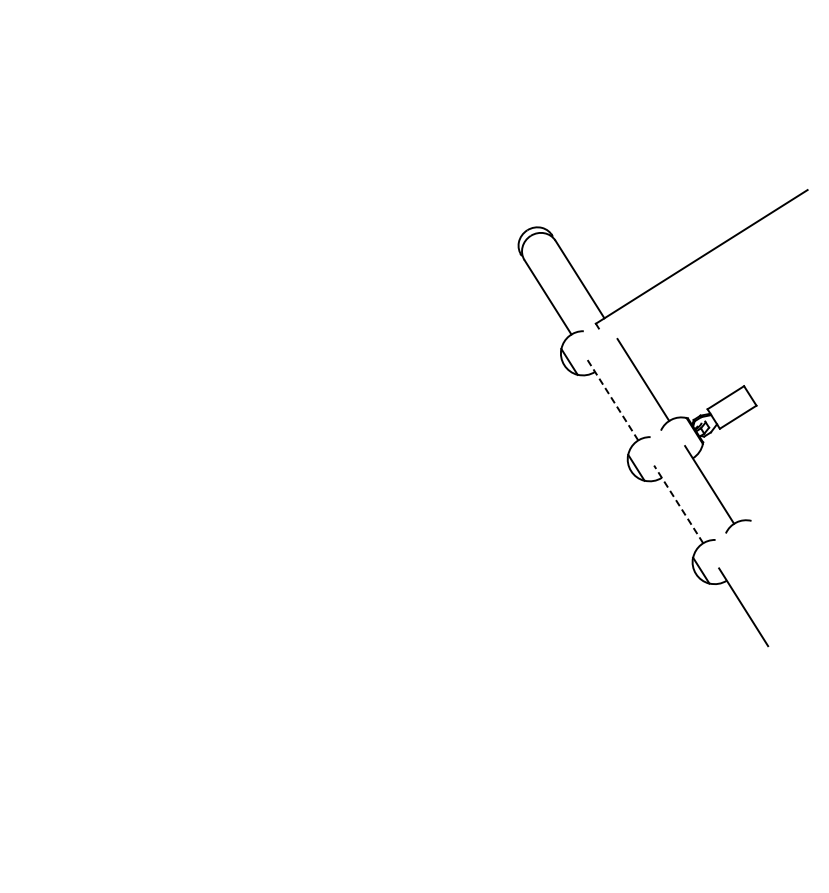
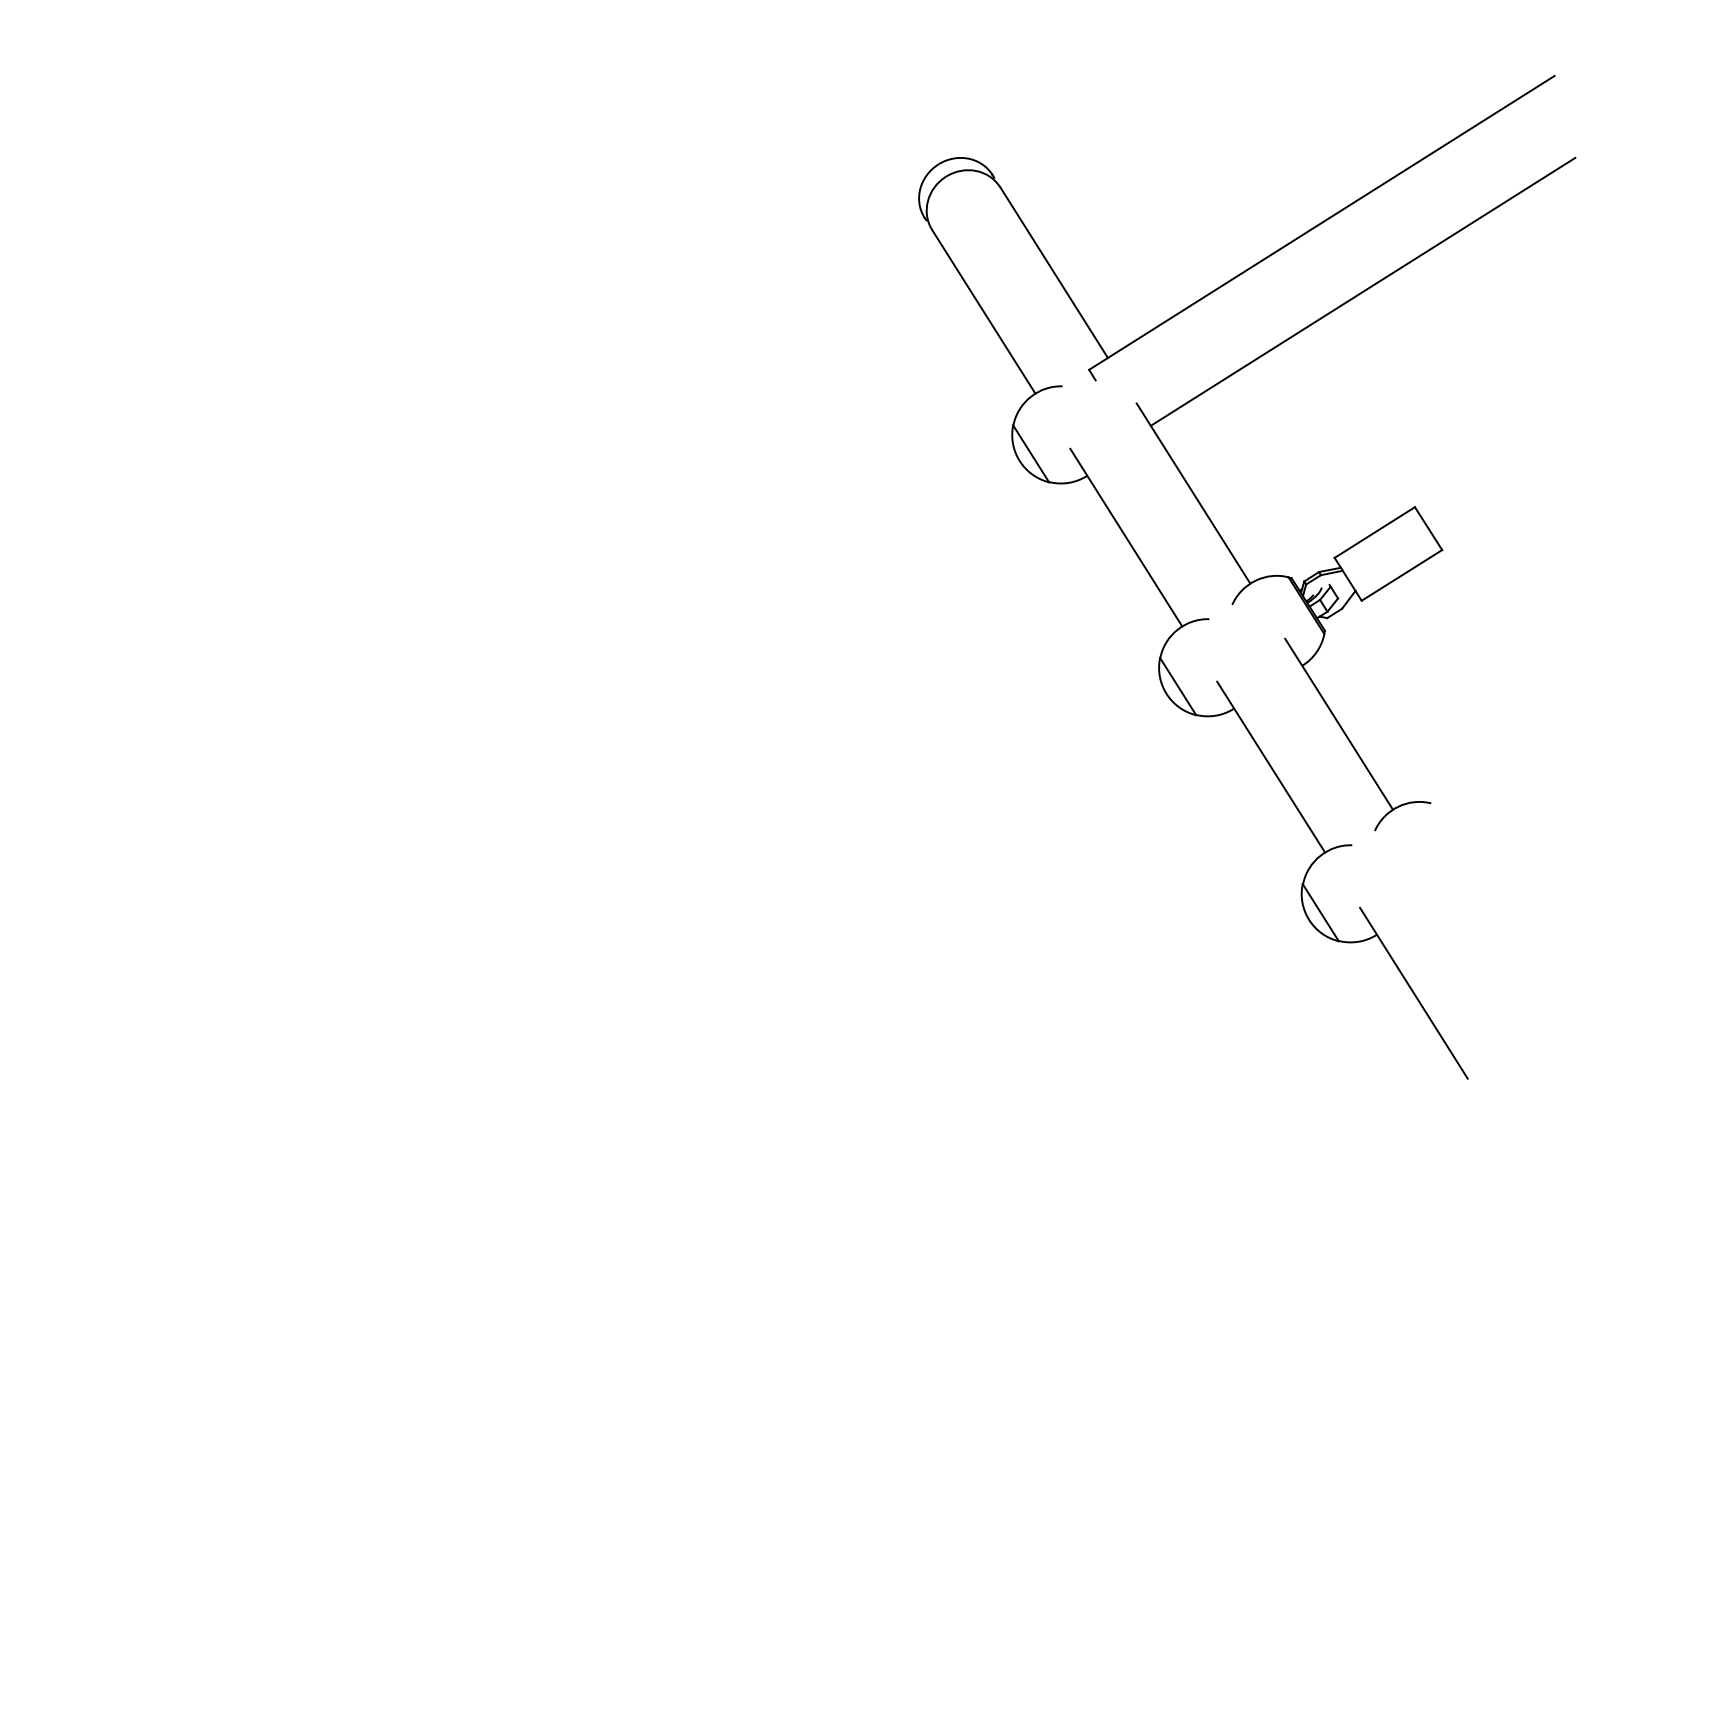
line: (720, 288) -> (1363, 292), added
line: (612, 400) -> (1125, 538), dashed -> solid
line: (678, 504) -> (1270, 767), dashed -> solid

